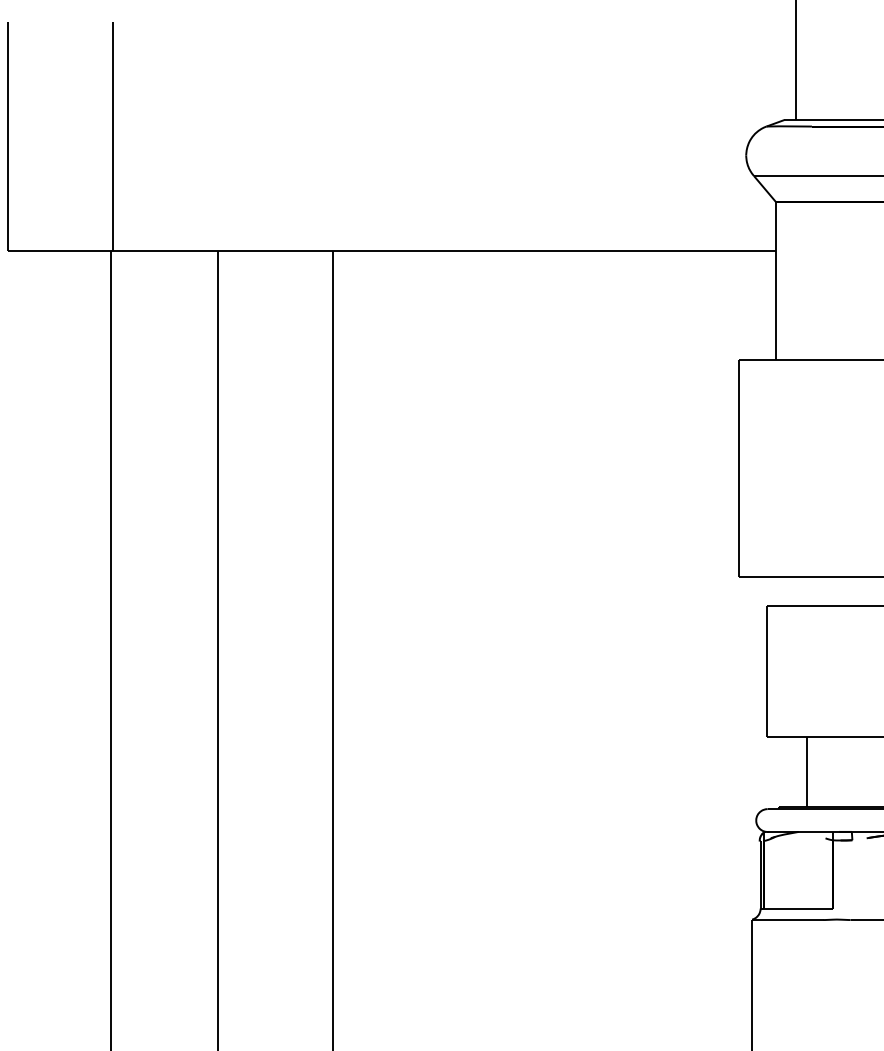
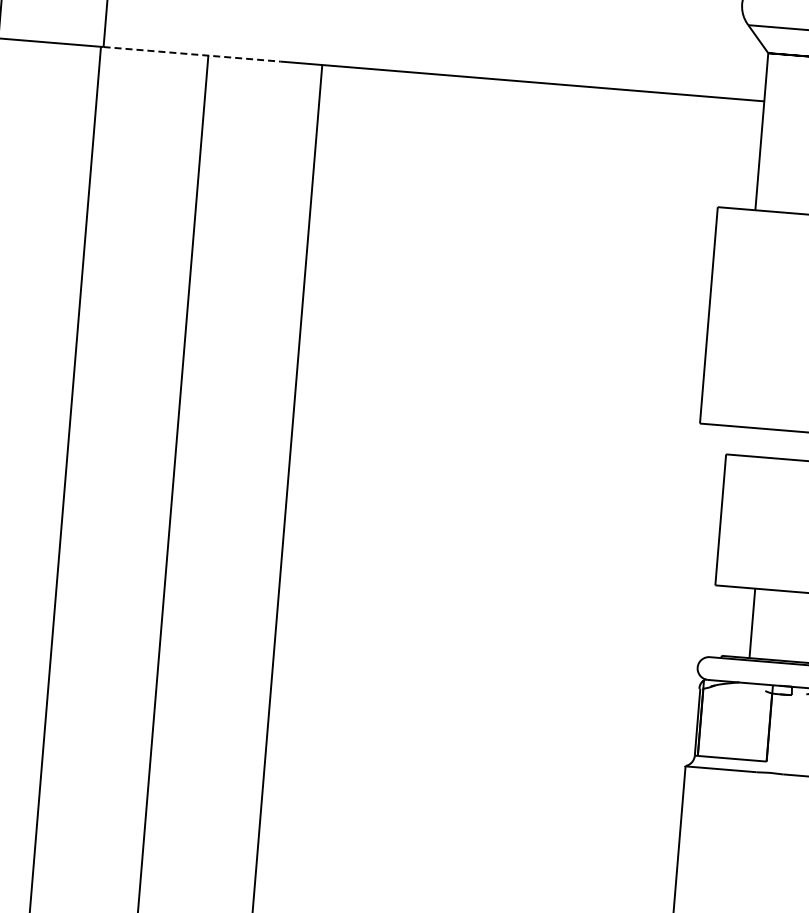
line: (202, 250) -> (192, 54), solid -> dashed

